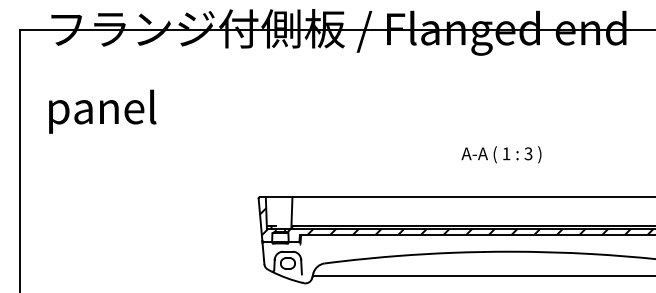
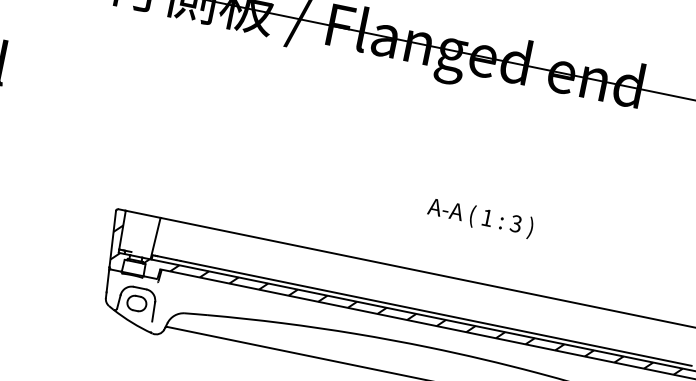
text: (501, 154) -> (480, 217), moved

